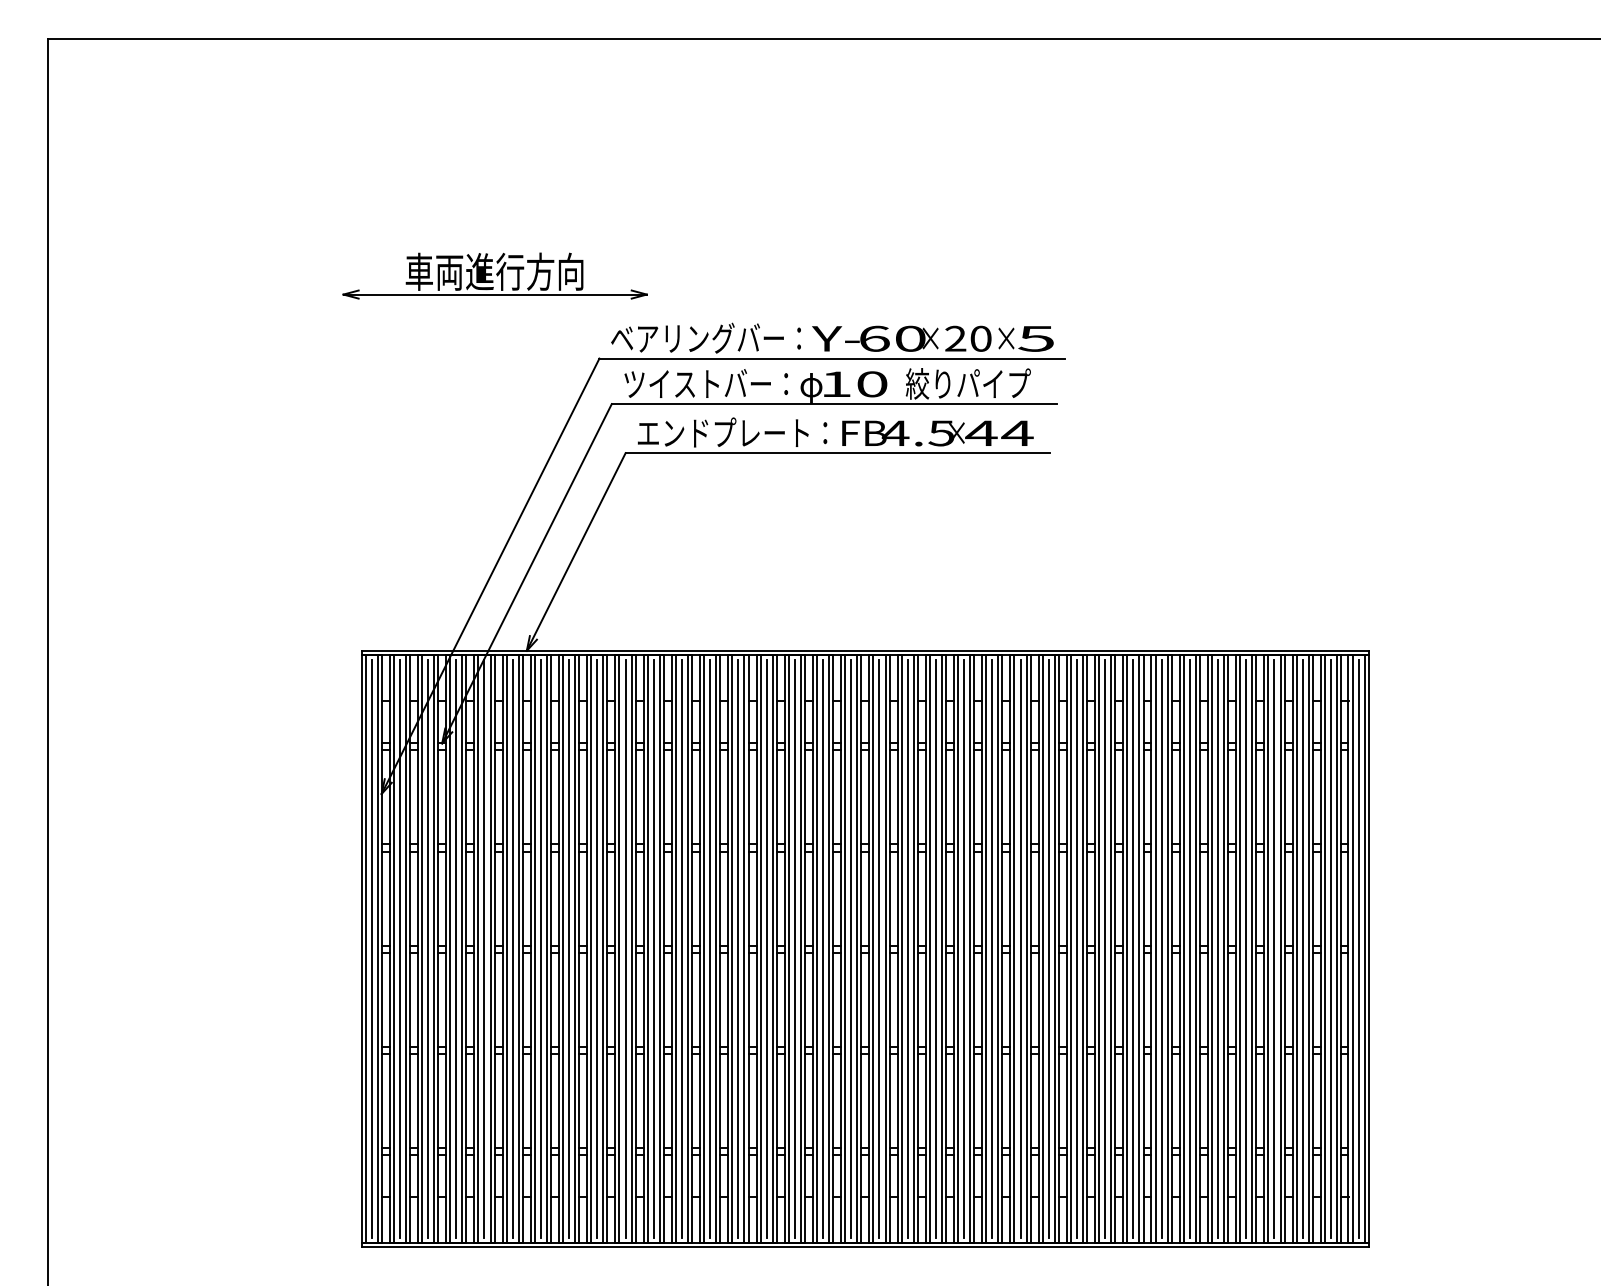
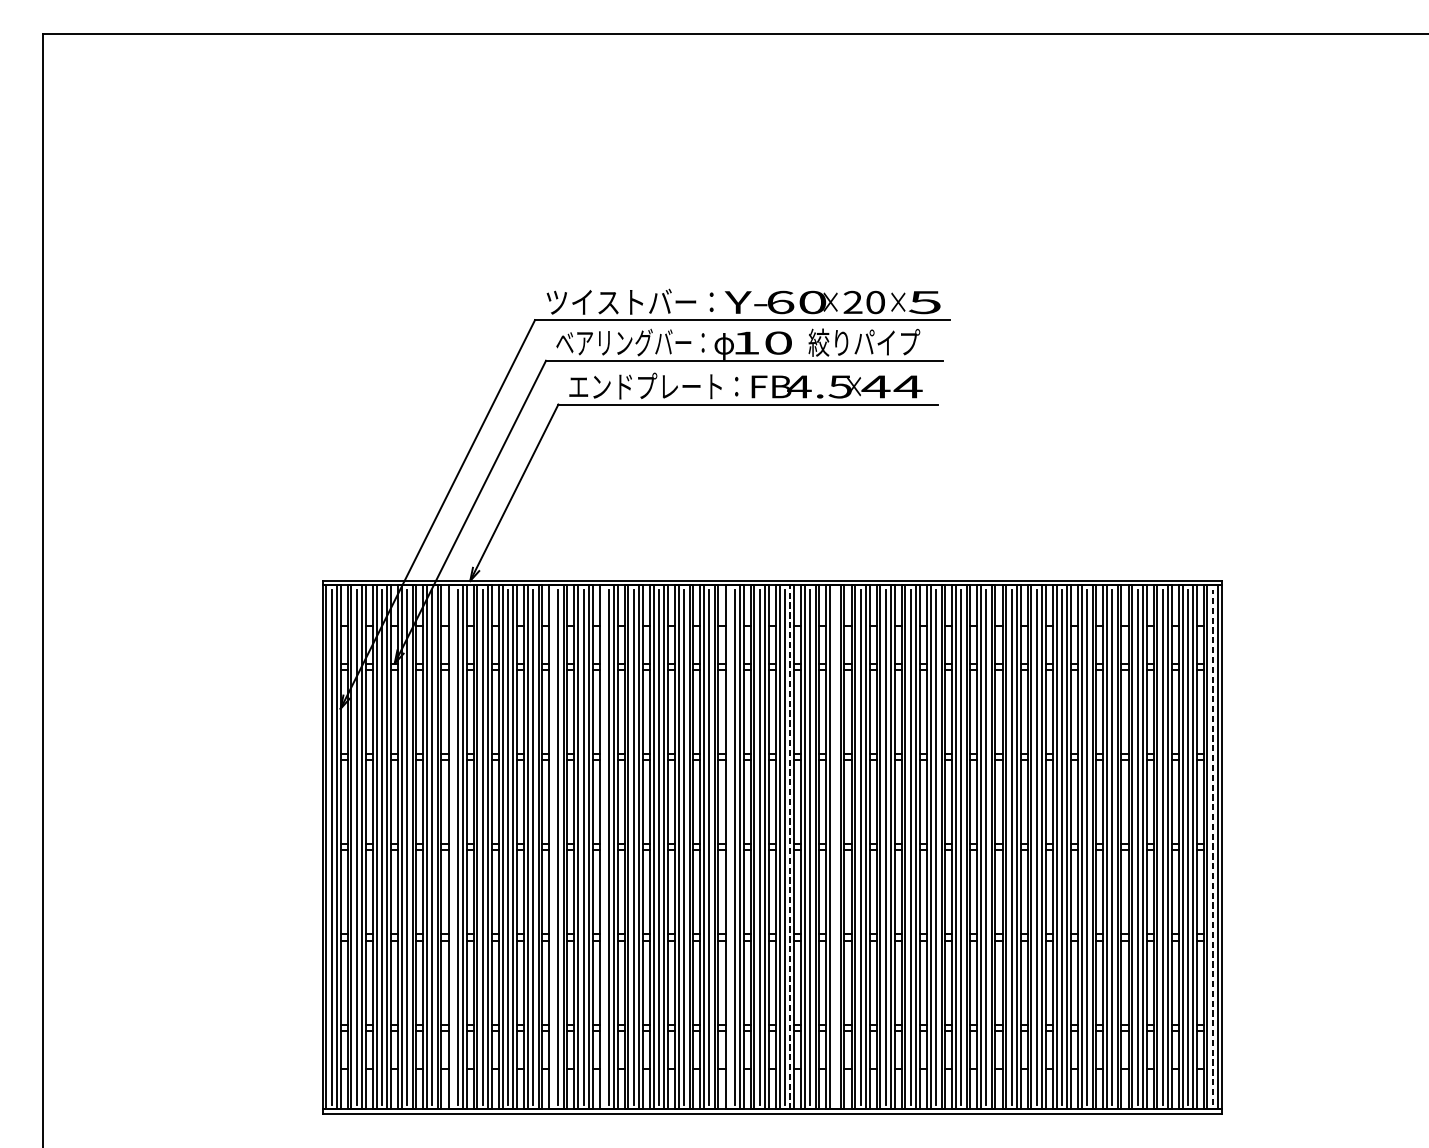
part: (494, 275) -> (441, 245), removed
text: (705, 337) -> (629, 301), ベアリングバー： -> ツイストバー：
text: (706, 383) -> (630, 342), ツイストバー： -> ベアリングバー：
line: (506, 948) -> (452, 846), removed
line: (619, 948) -> (552, 846), removed
line: (675, 948) -> (602, 846), removed
line: (816, 948) -> (728, 846), removed
line: (935, 948) -> (835, 846), removed
line: (885, 949) -> (790, 847), solid -> dashed
line: (1358, 949) -> (1212, 847), solid -> dashed

